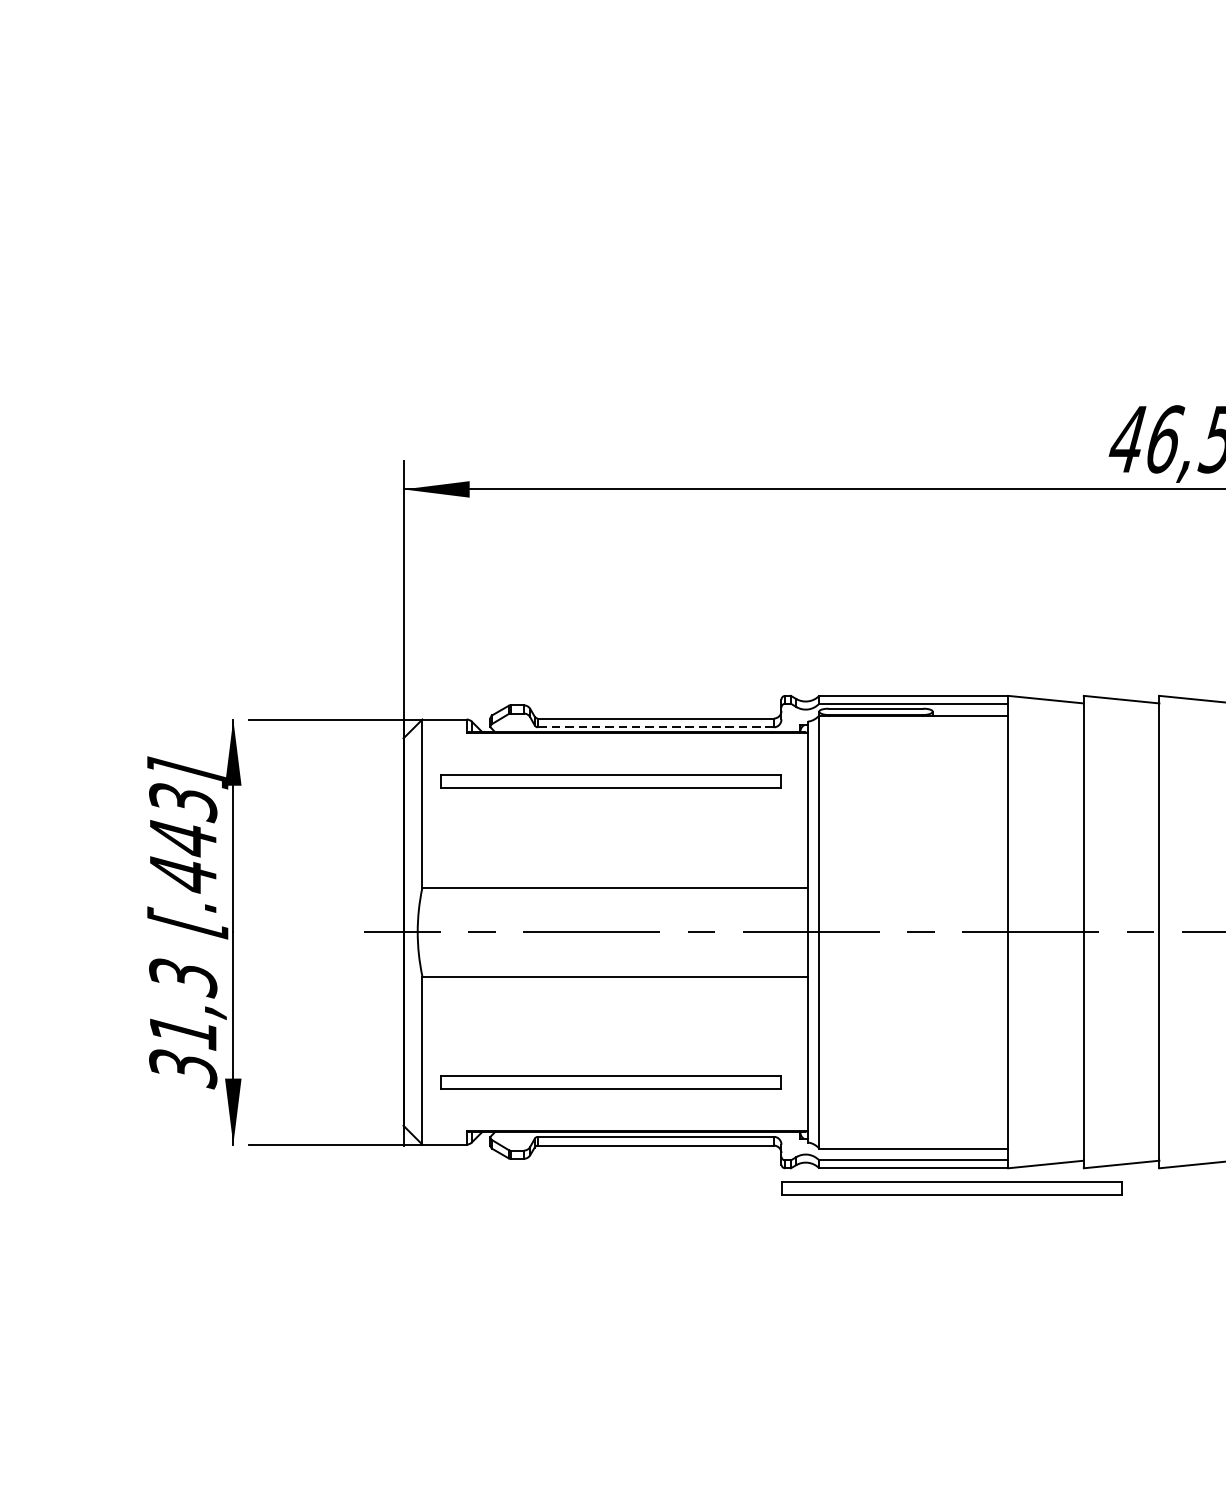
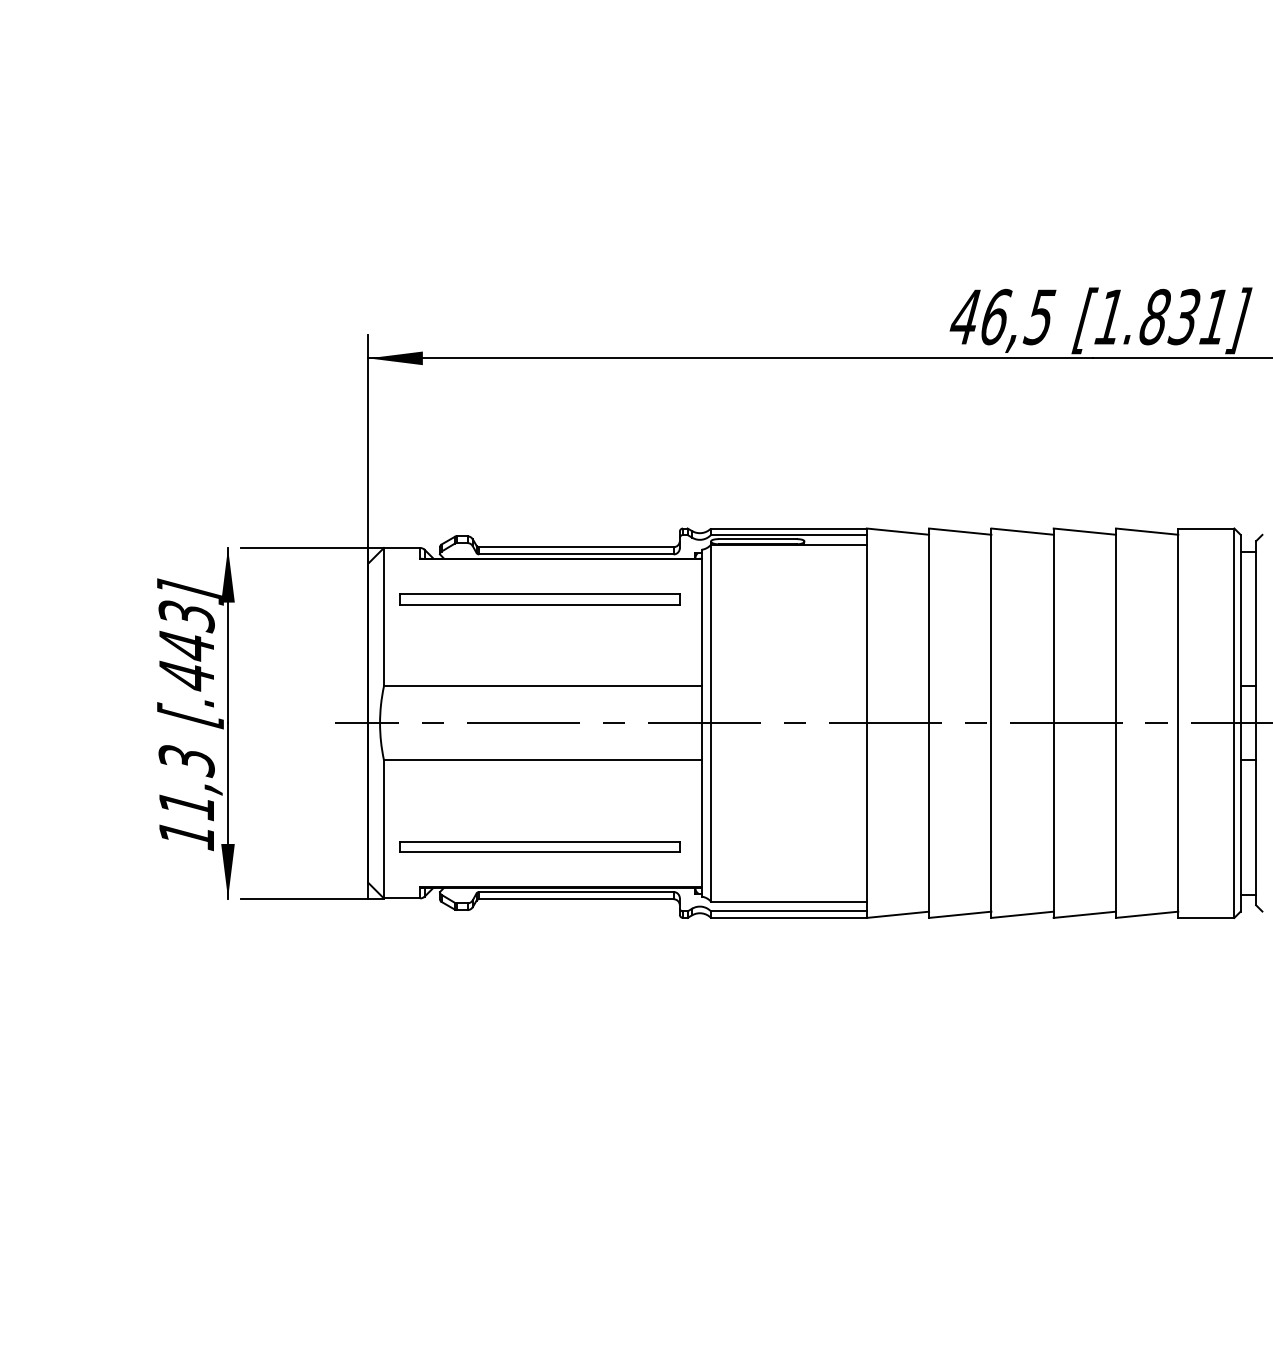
line: (654, 727) -> (575, 554), dashed -> solid
text: (182, 1069) -> (186, 836), 31,3 -> 11,3
part: (952, 1188) -> (820, 934), removed

